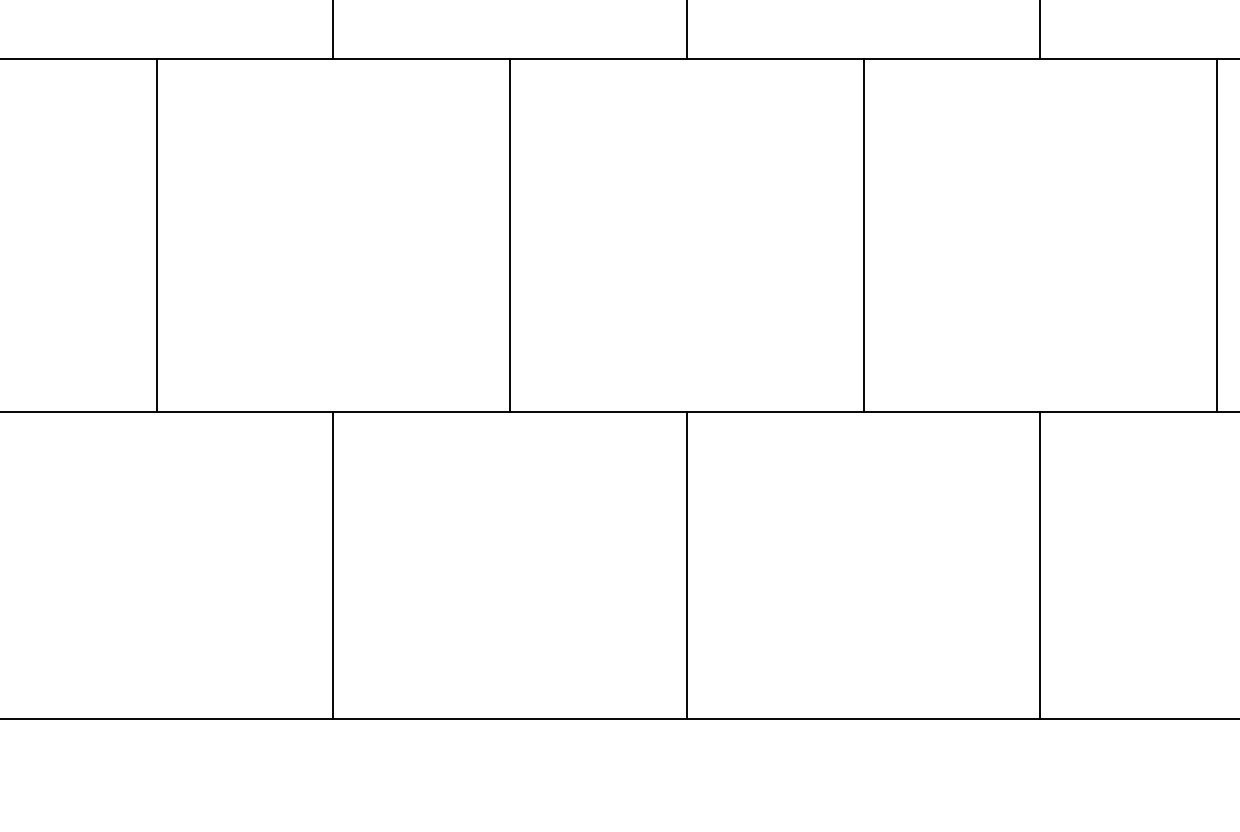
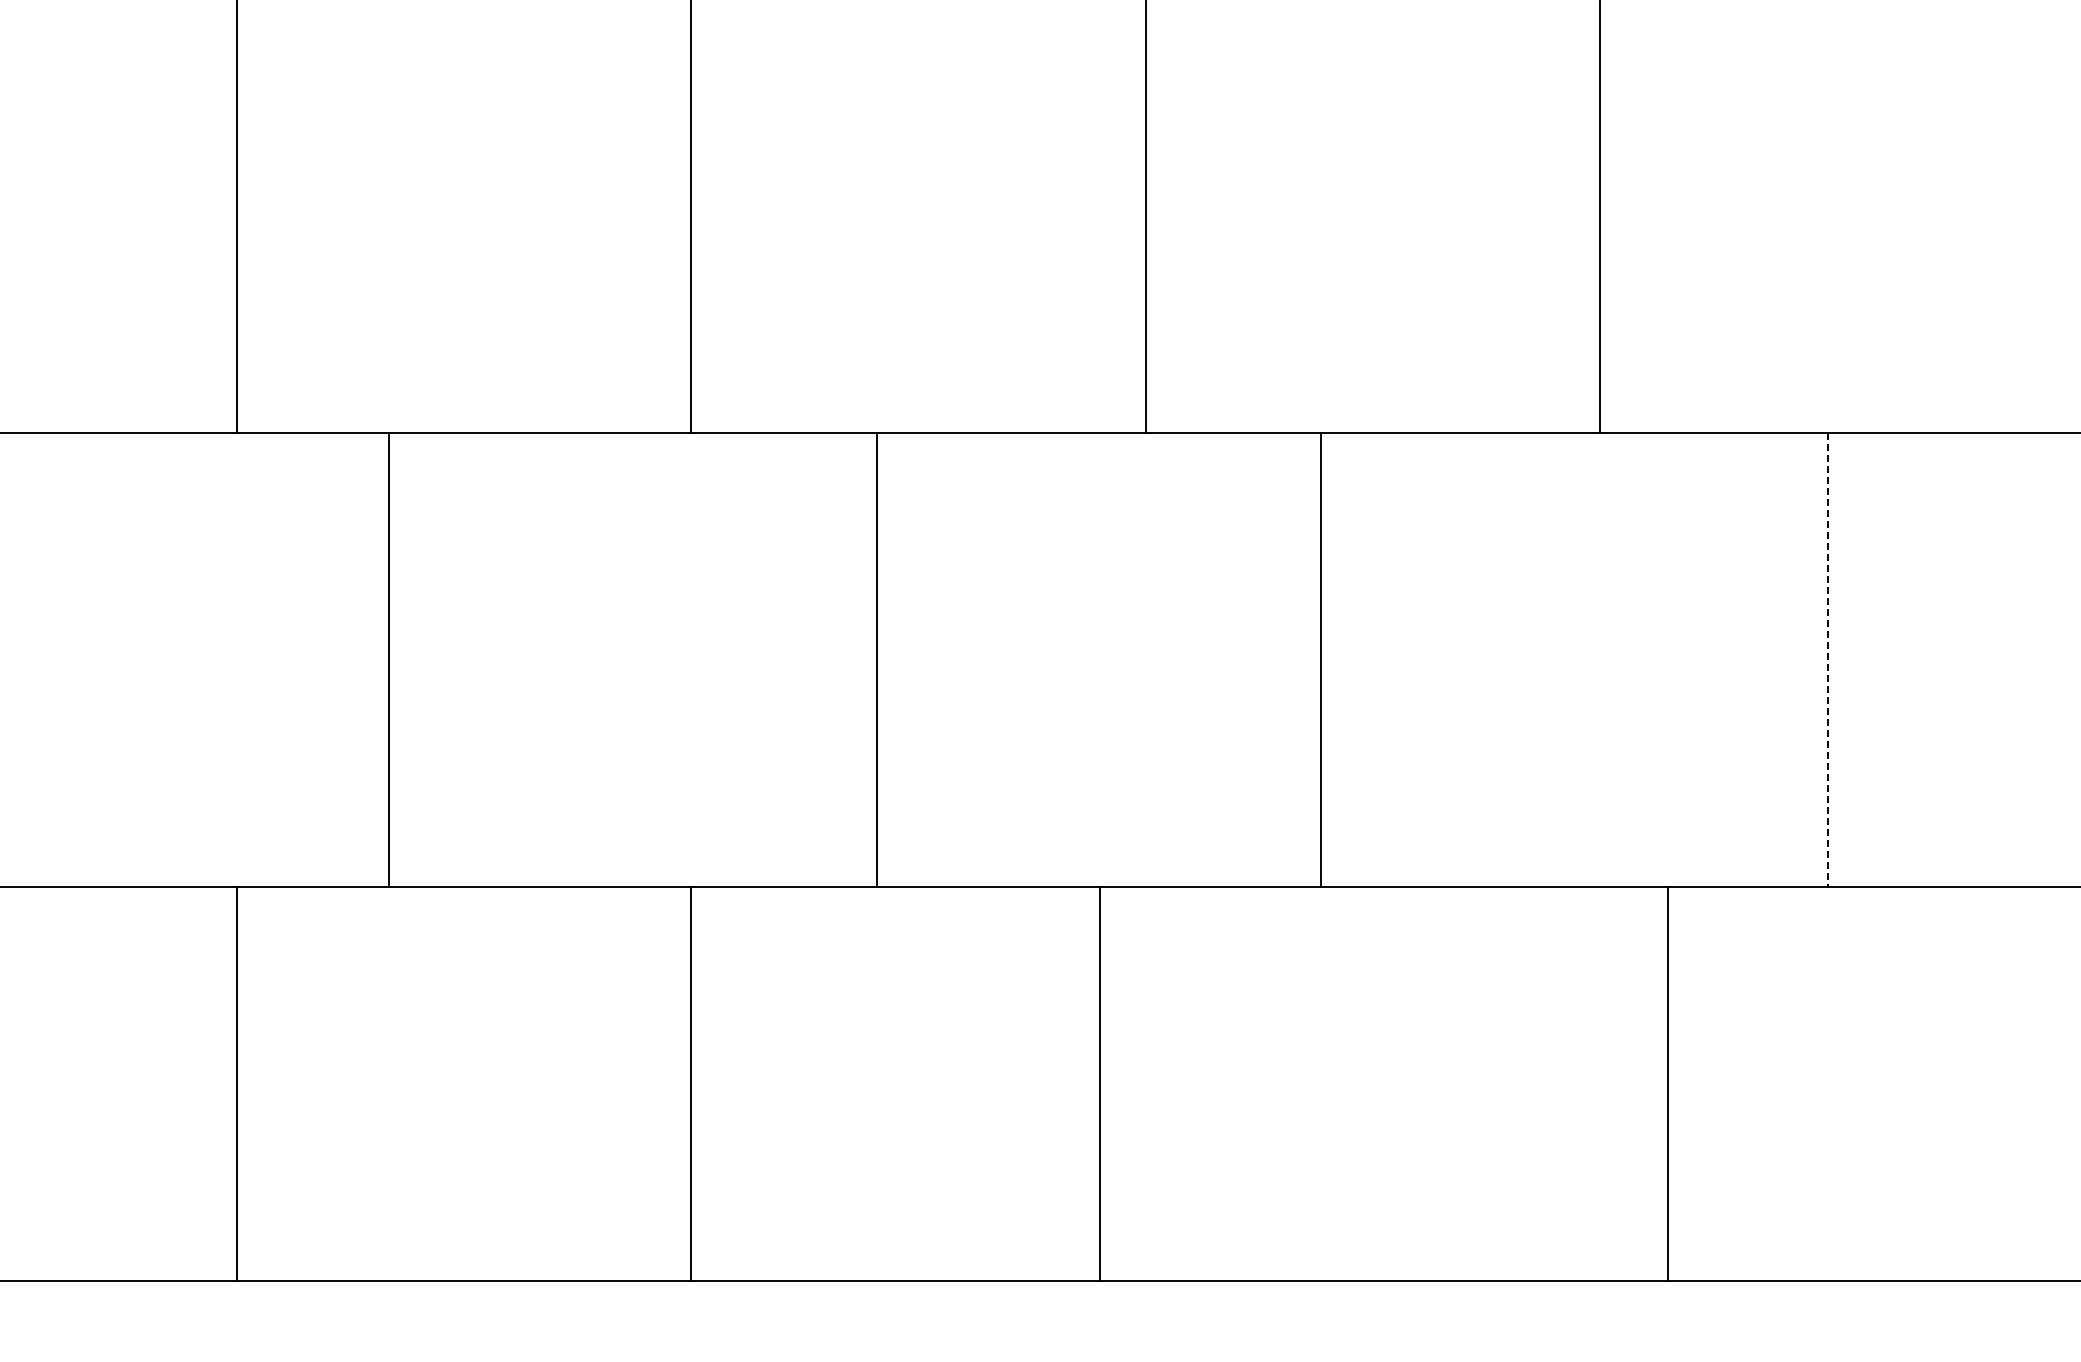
line: (156, 235) -> (389, 659), moved
line: (509, 235) -> (876, 659), moved
line: (863, 235) -> (1321, 659), moved
line: (1216, 235) -> (1827, 660), solid -> dashed
line: (686, 564) -> (1099, 1083), moved
line: (1040, 564) -> (1668, 1083), moved

